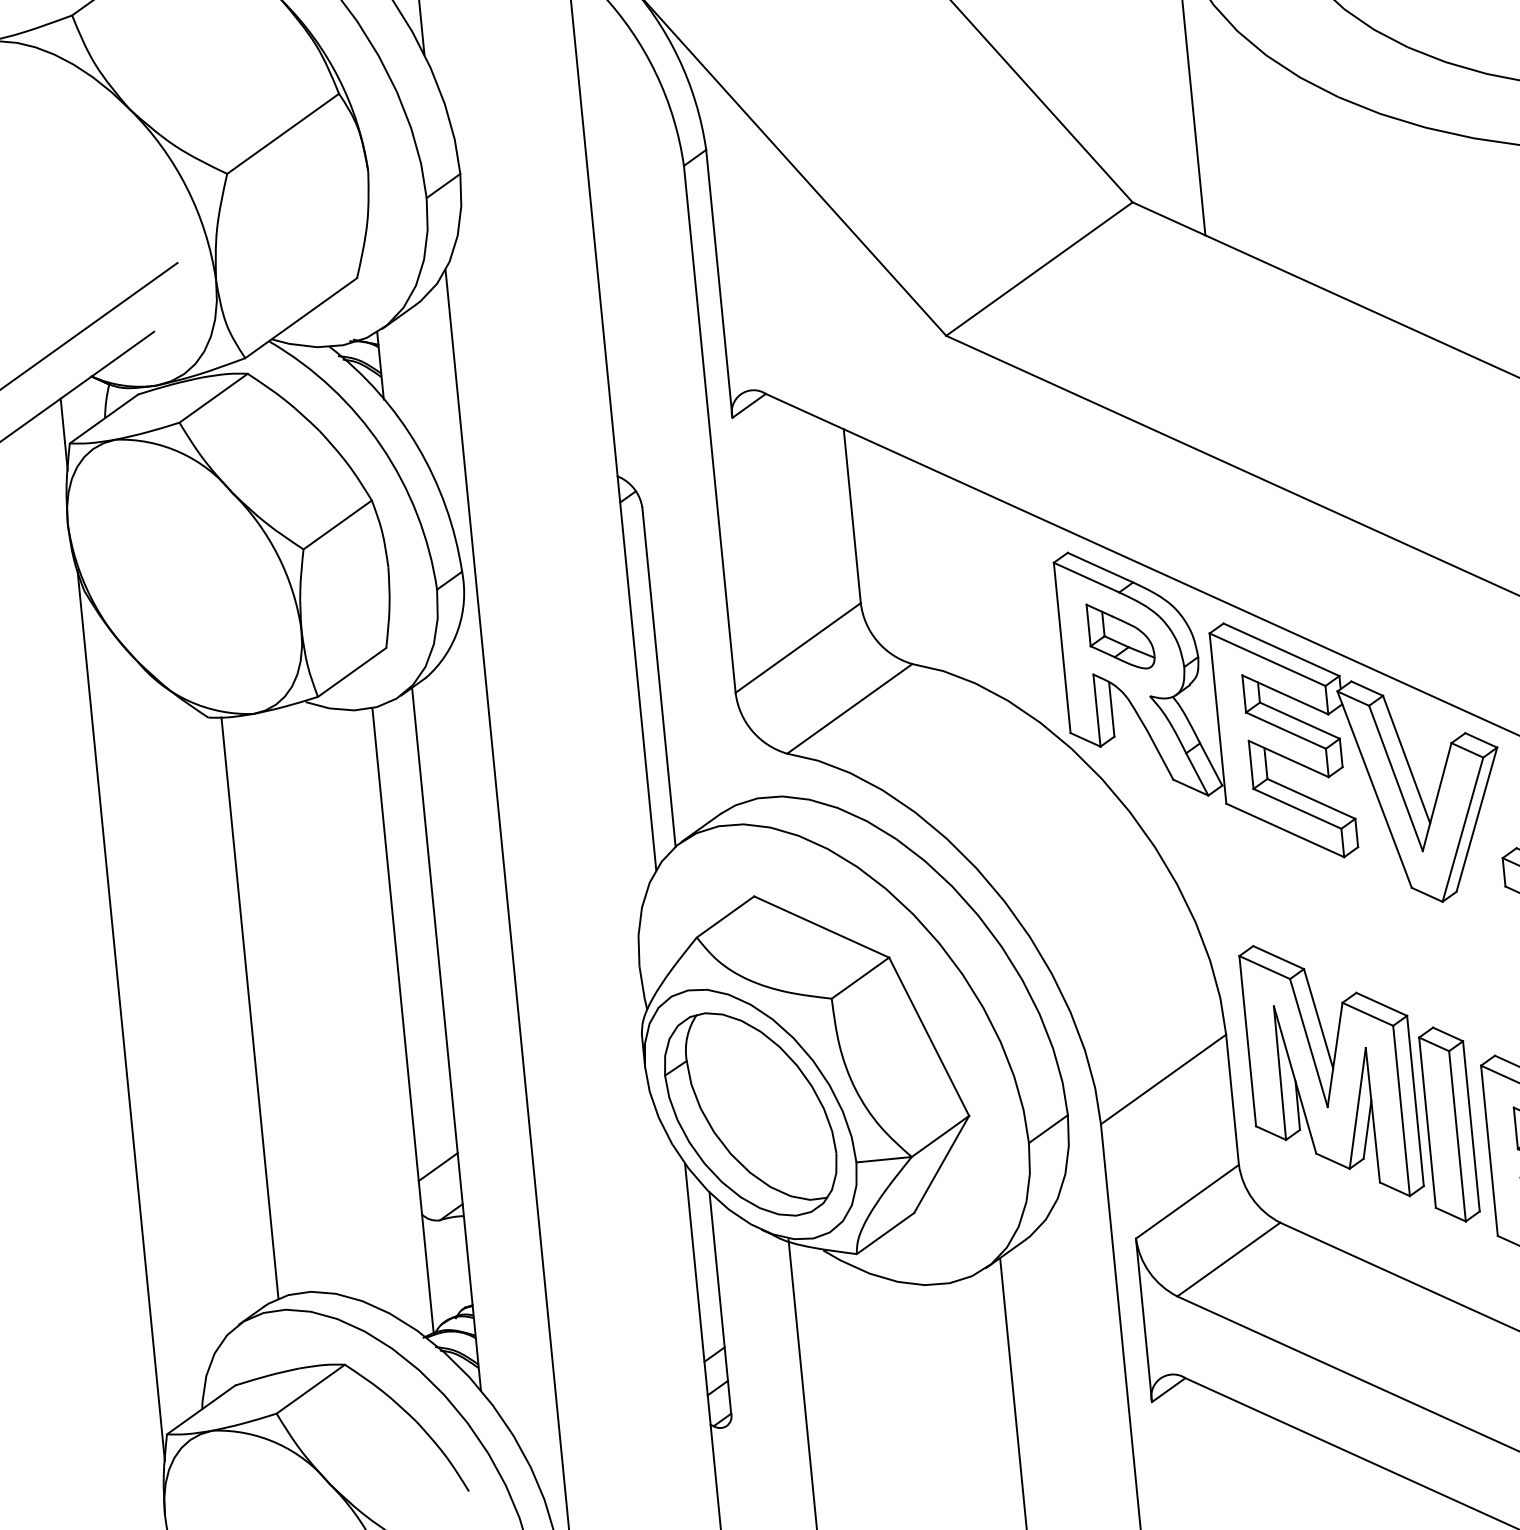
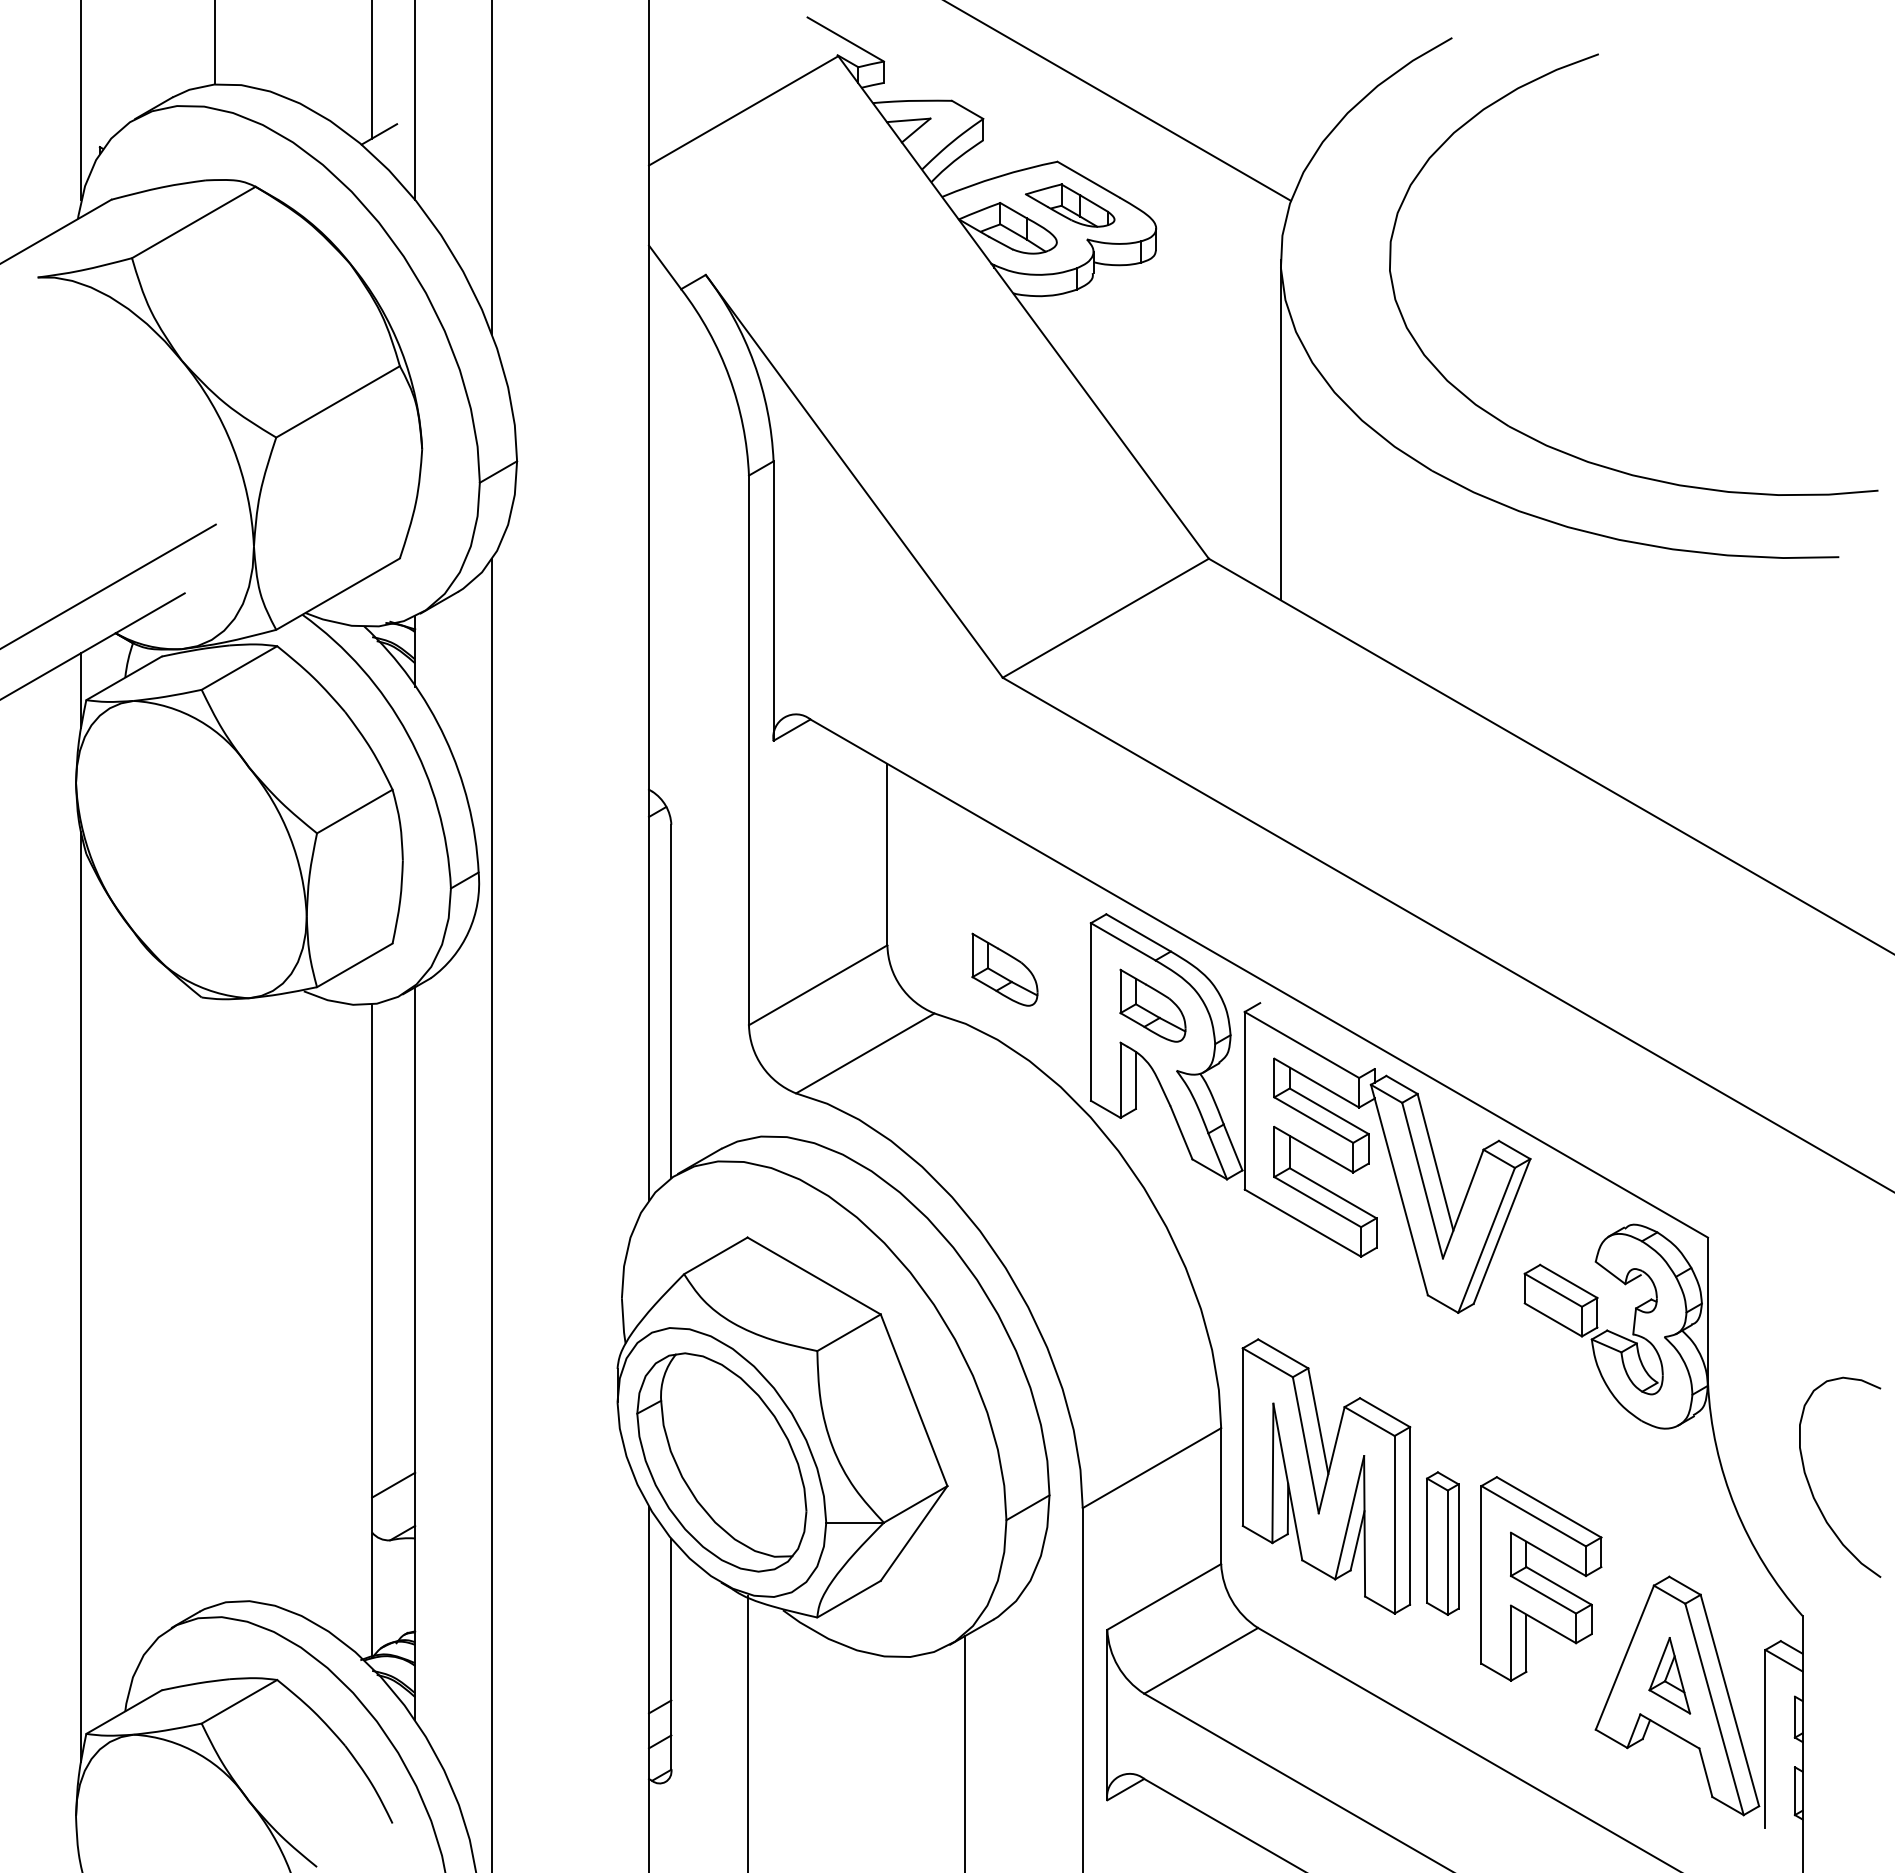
part: (975, 615) -> (1004, 969), added
line: (1281, 650) -> (1317, 1036), removed
line: (250, 1007) -> (215, 1301), removed
part: (1449, 1124) -> (1442, 1543), size x0.7

